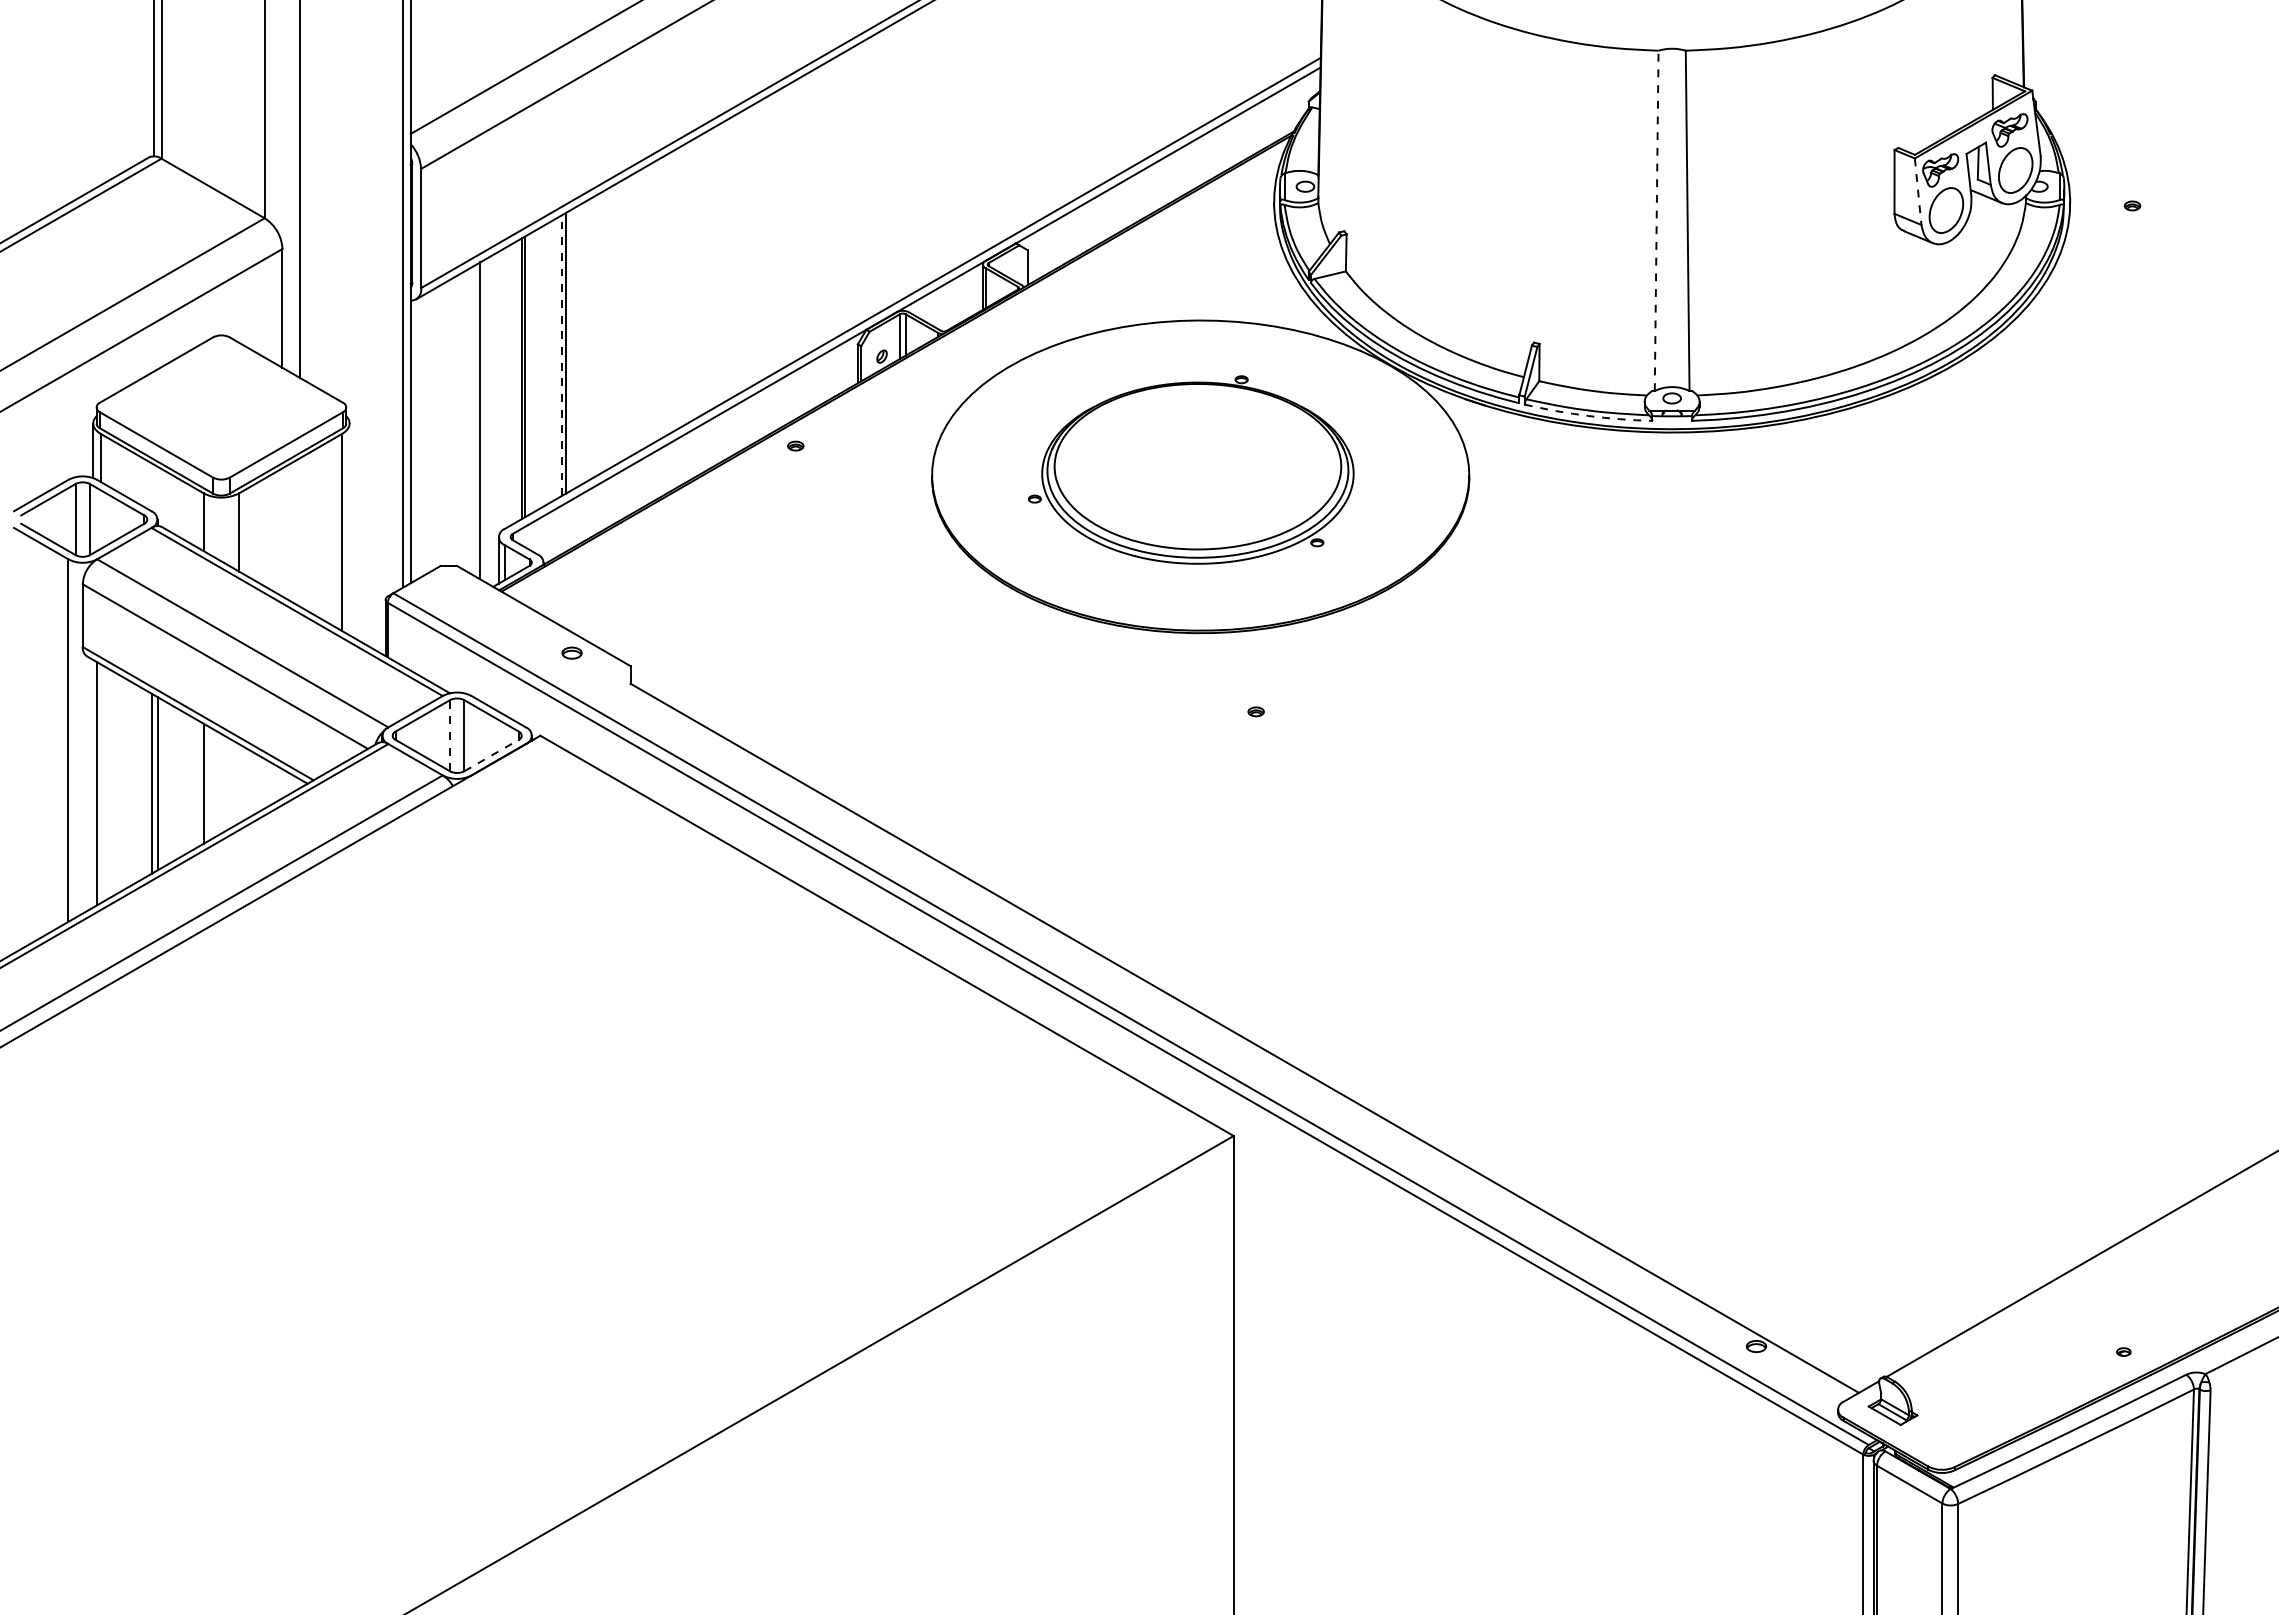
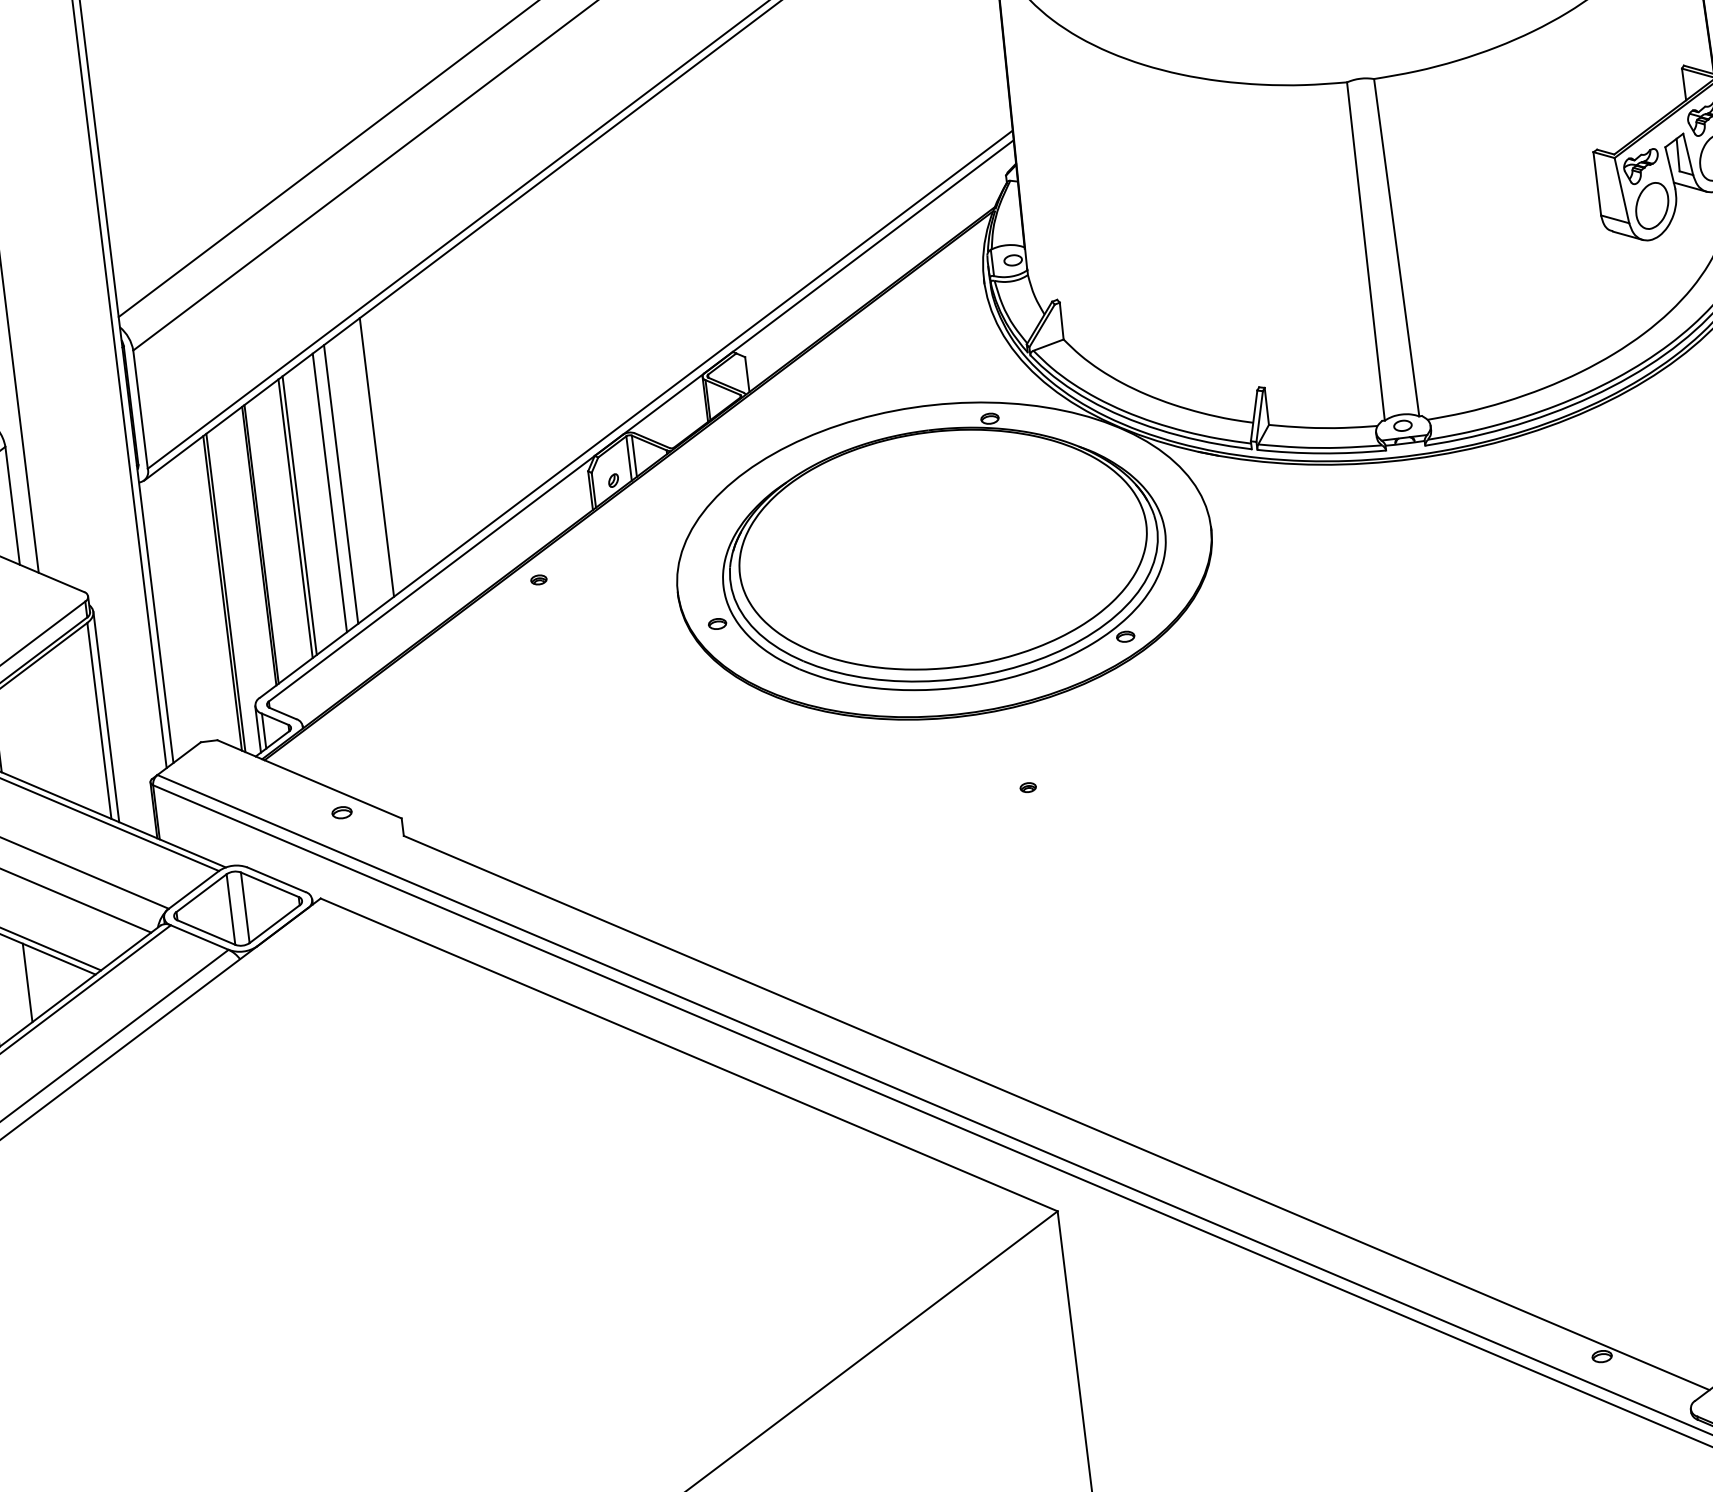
line: (1918, 192) -> (1622, 191), dashed -> solid
line: (1656, 220) -> (1365, 251), dashed -> solid
line: (649, 304) -> (376, 457), added
line: (611, 326) -> (341, 483), added
line: (598, 333) -> (329, 492), added
line: (561, 355) -> (295, 518), dashed -> solid
arc: (1588, 415) -> (1321, 452), dashed -> solid
line: (483, 420) -> (225, 592), added
part: (1191, 469) -> (934, 554), size x1.43
line: (349, 529) -> (106, 717), added
line: (449, 735) -> (230, 909), dashed -> solid
line: (492, 755) -> (275, 923), dashed -> solid
line: (239, 783) -> (27, 982), added

